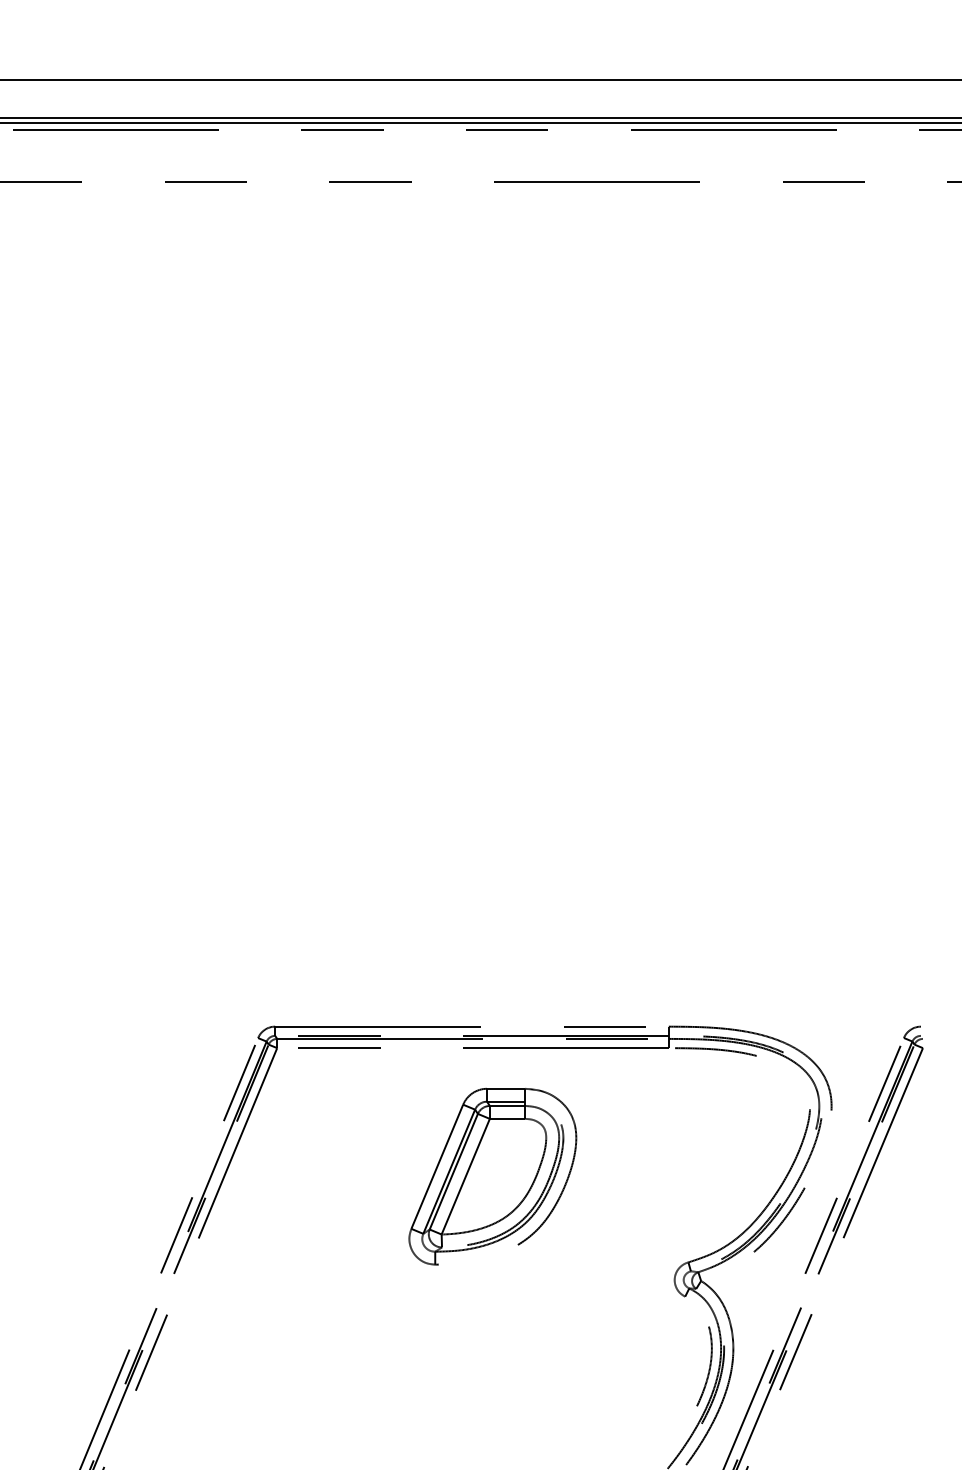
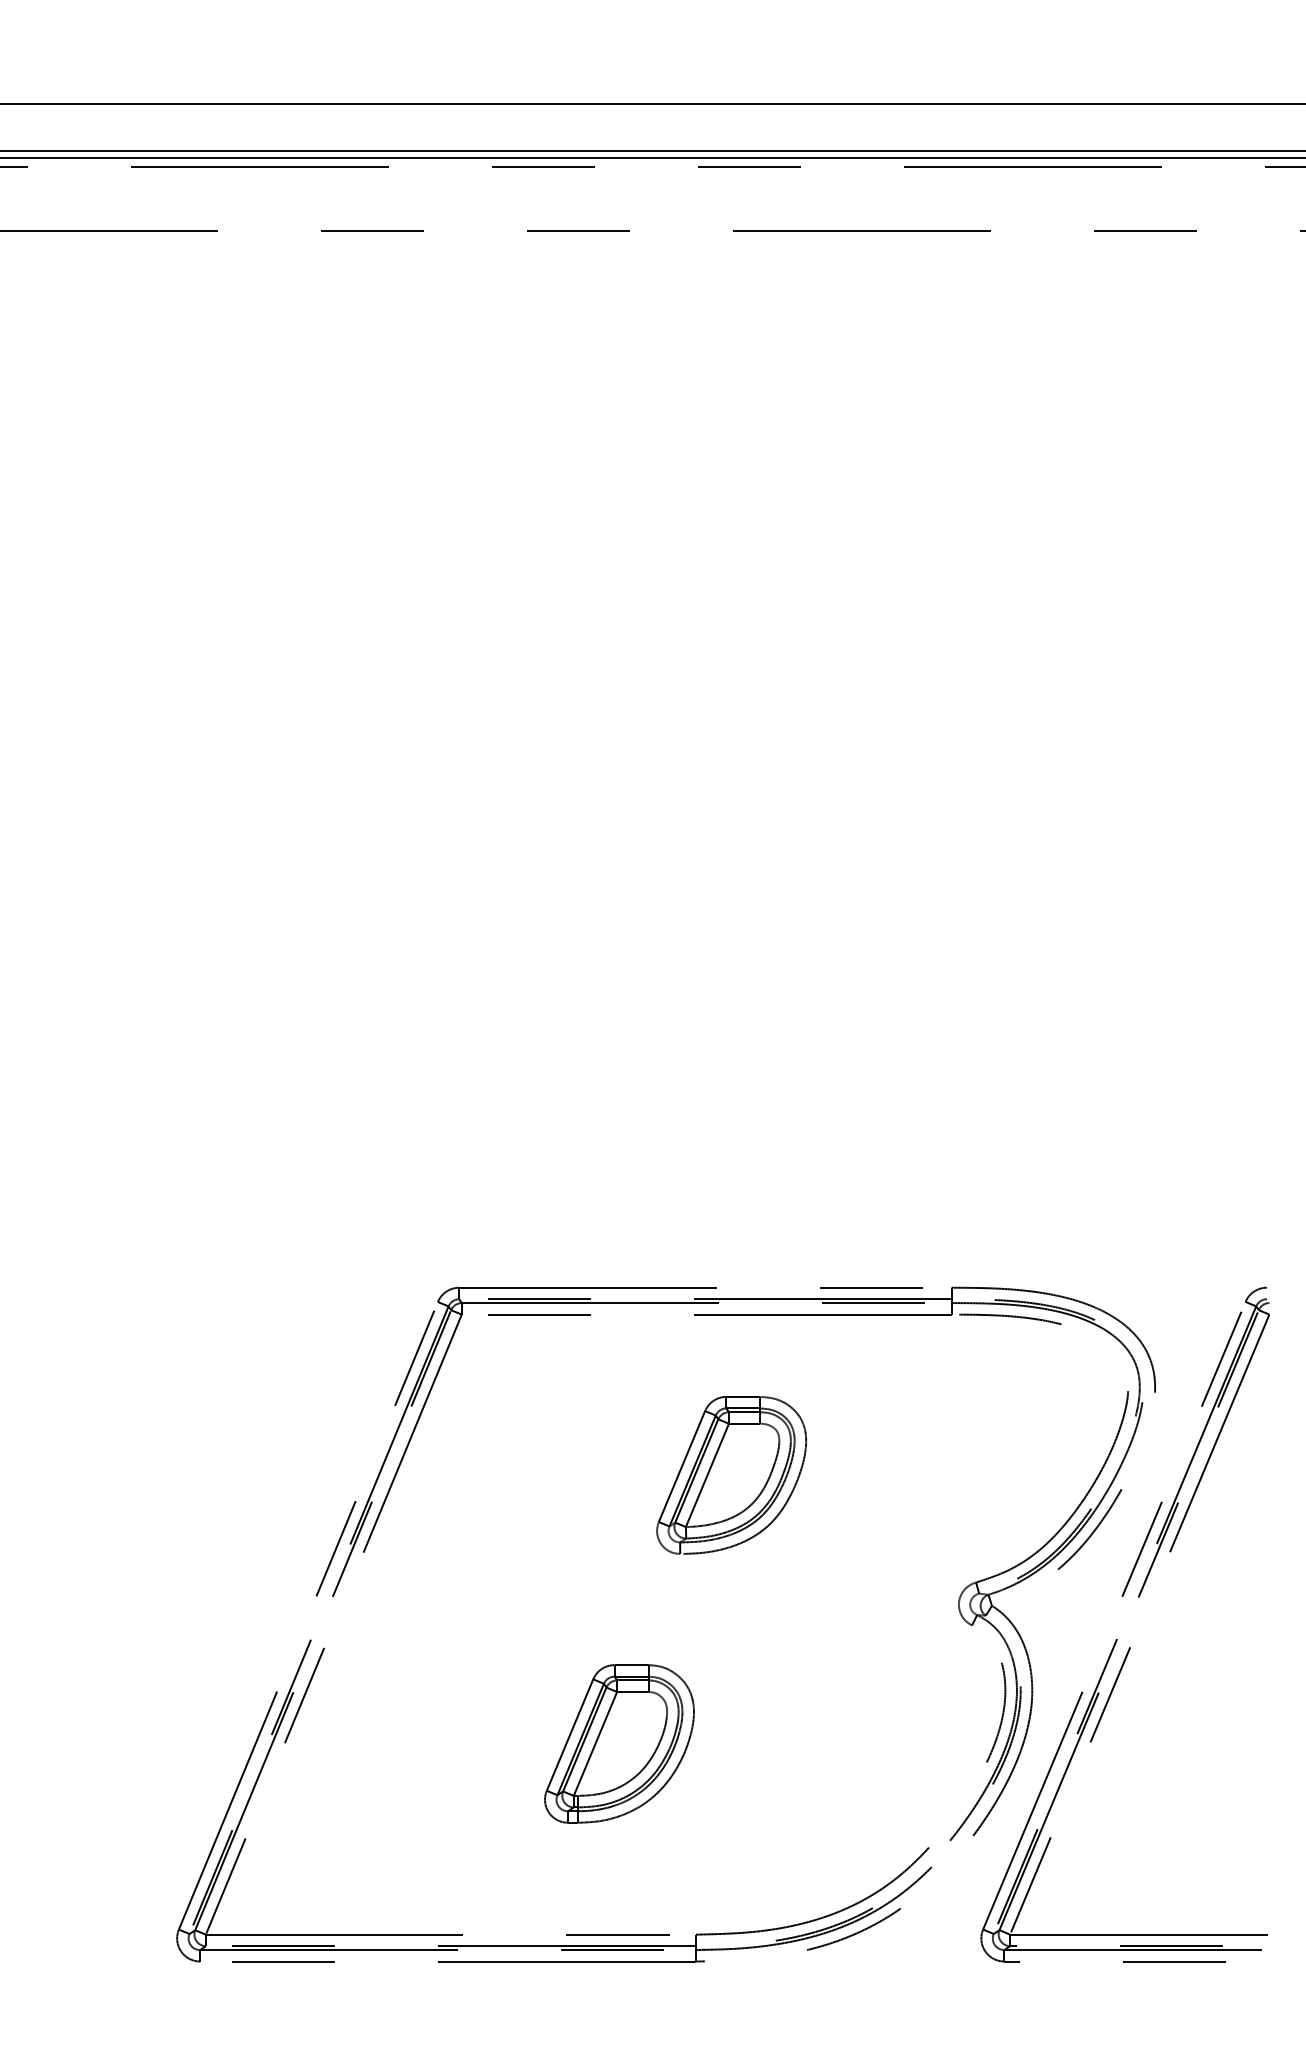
part: (492, 1176) -> (731, 1475), size x0.71
part: (403, 1391) -> (619, 1743), added

